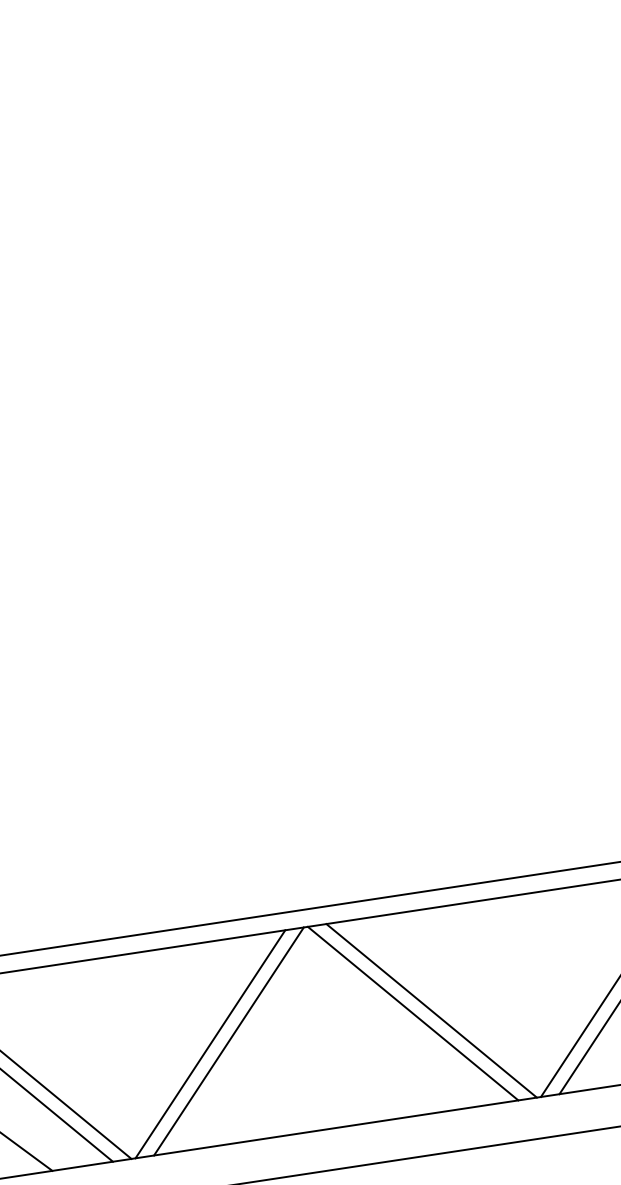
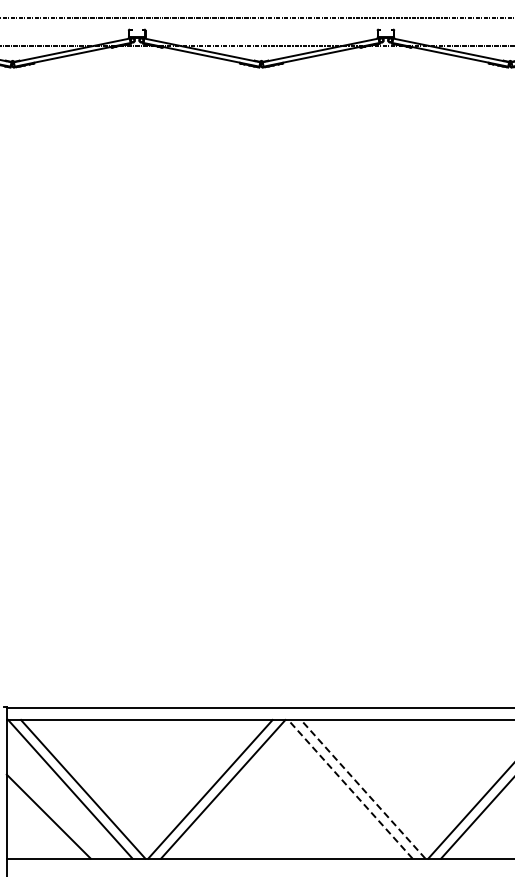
line: (430, 1009) -> (362, 788), solid -> dashed
line: (413, 1012) -> (350, 788), solid -> dashed

